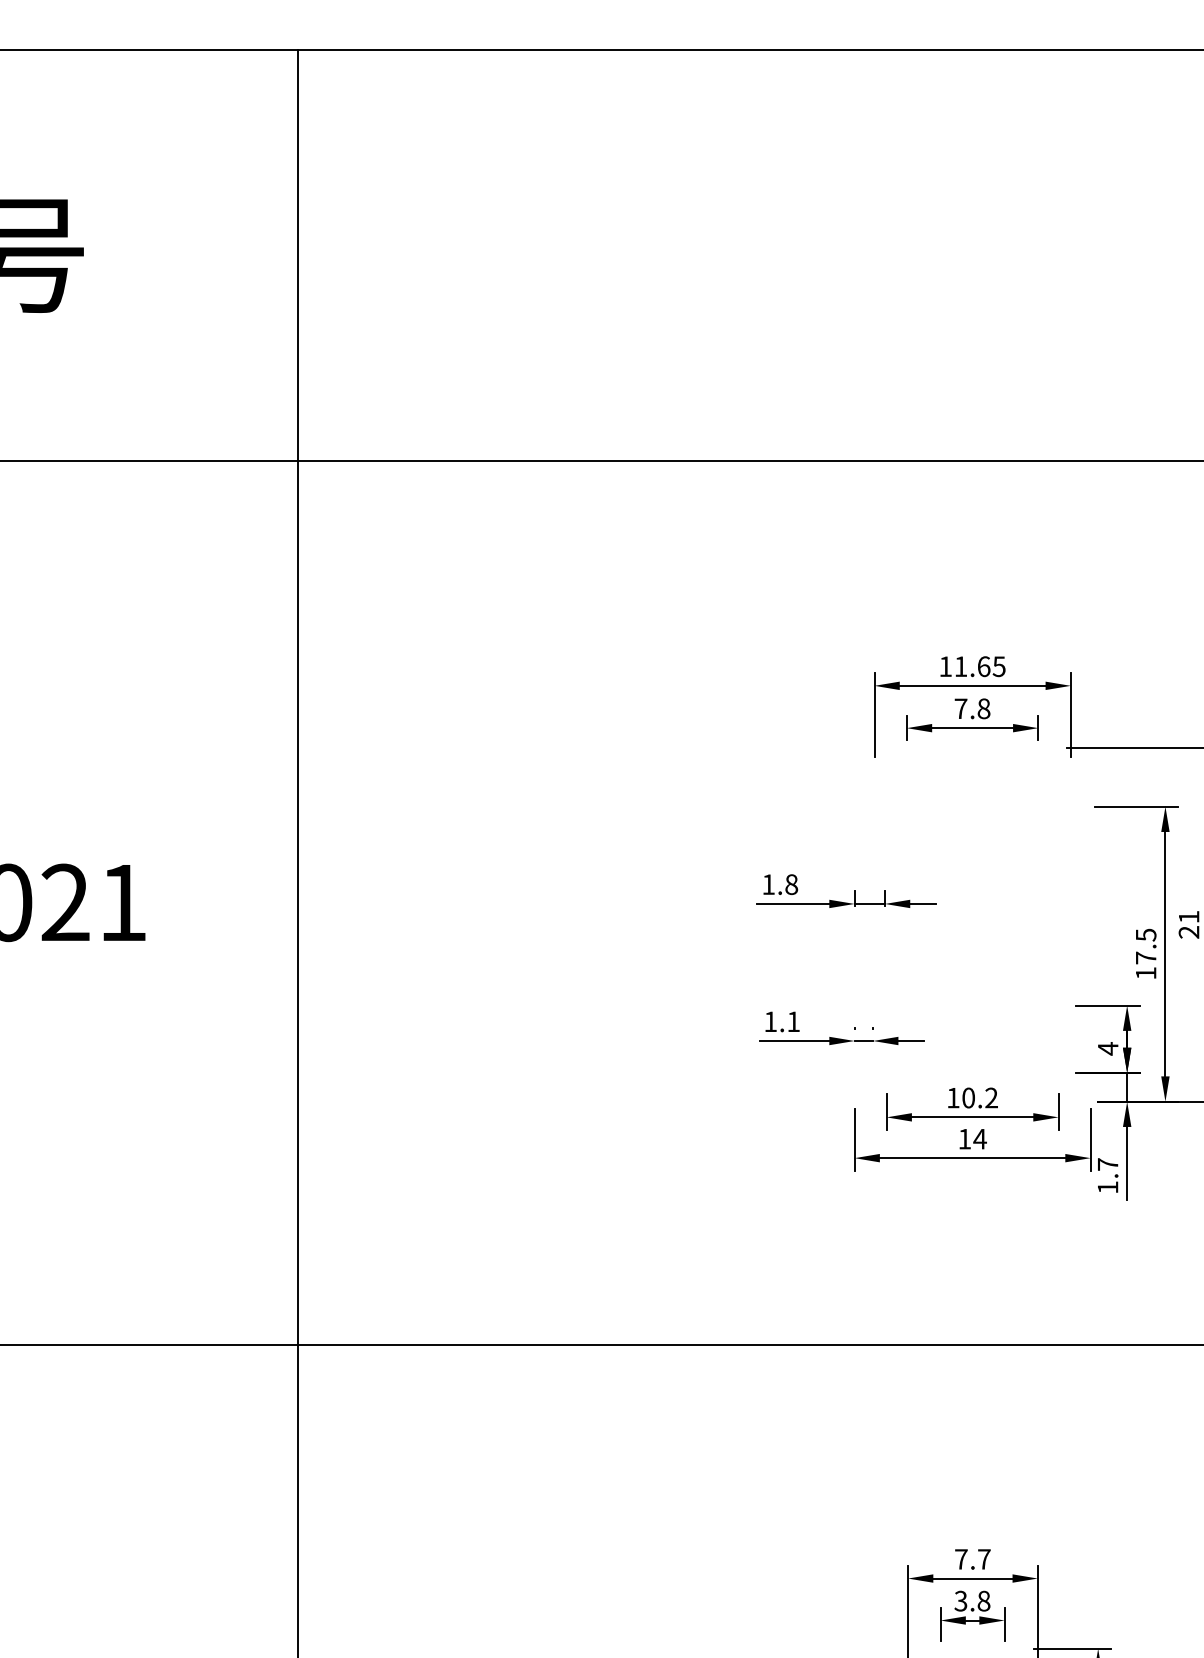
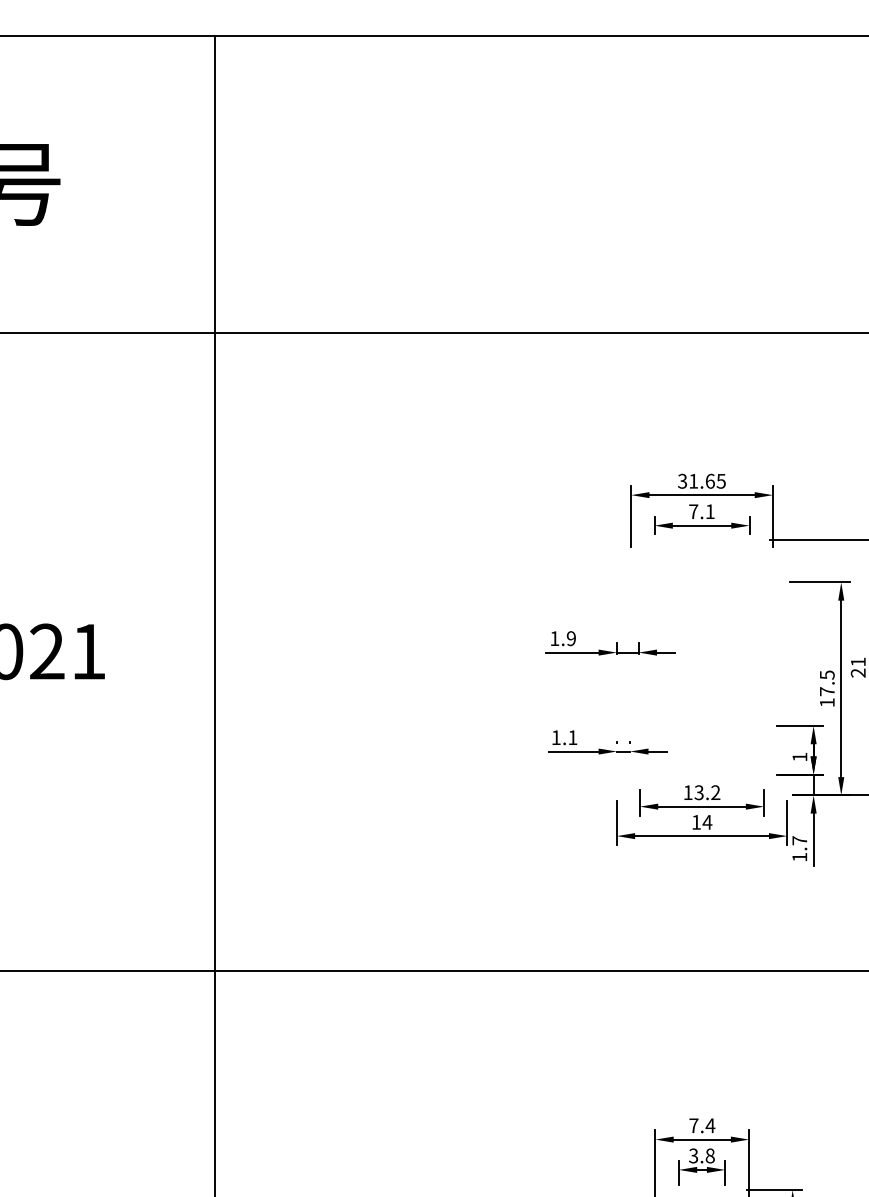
text: (945, 665) -> (682, 480), 11.65 -> 31.65
text: (982, 708) -> (709, 511), 7.8 -> 7.1
text: (790, 884) -> (570, 638), 1.8 -> 1.9
text: (1107, 1049) -> (799, 757), 4 -> 1
text: (967, 1097) -> (698, 792), 10.2 -> 13.2
text: (984, 1559) -> (710, 1125), 7.7 -> 7.4

